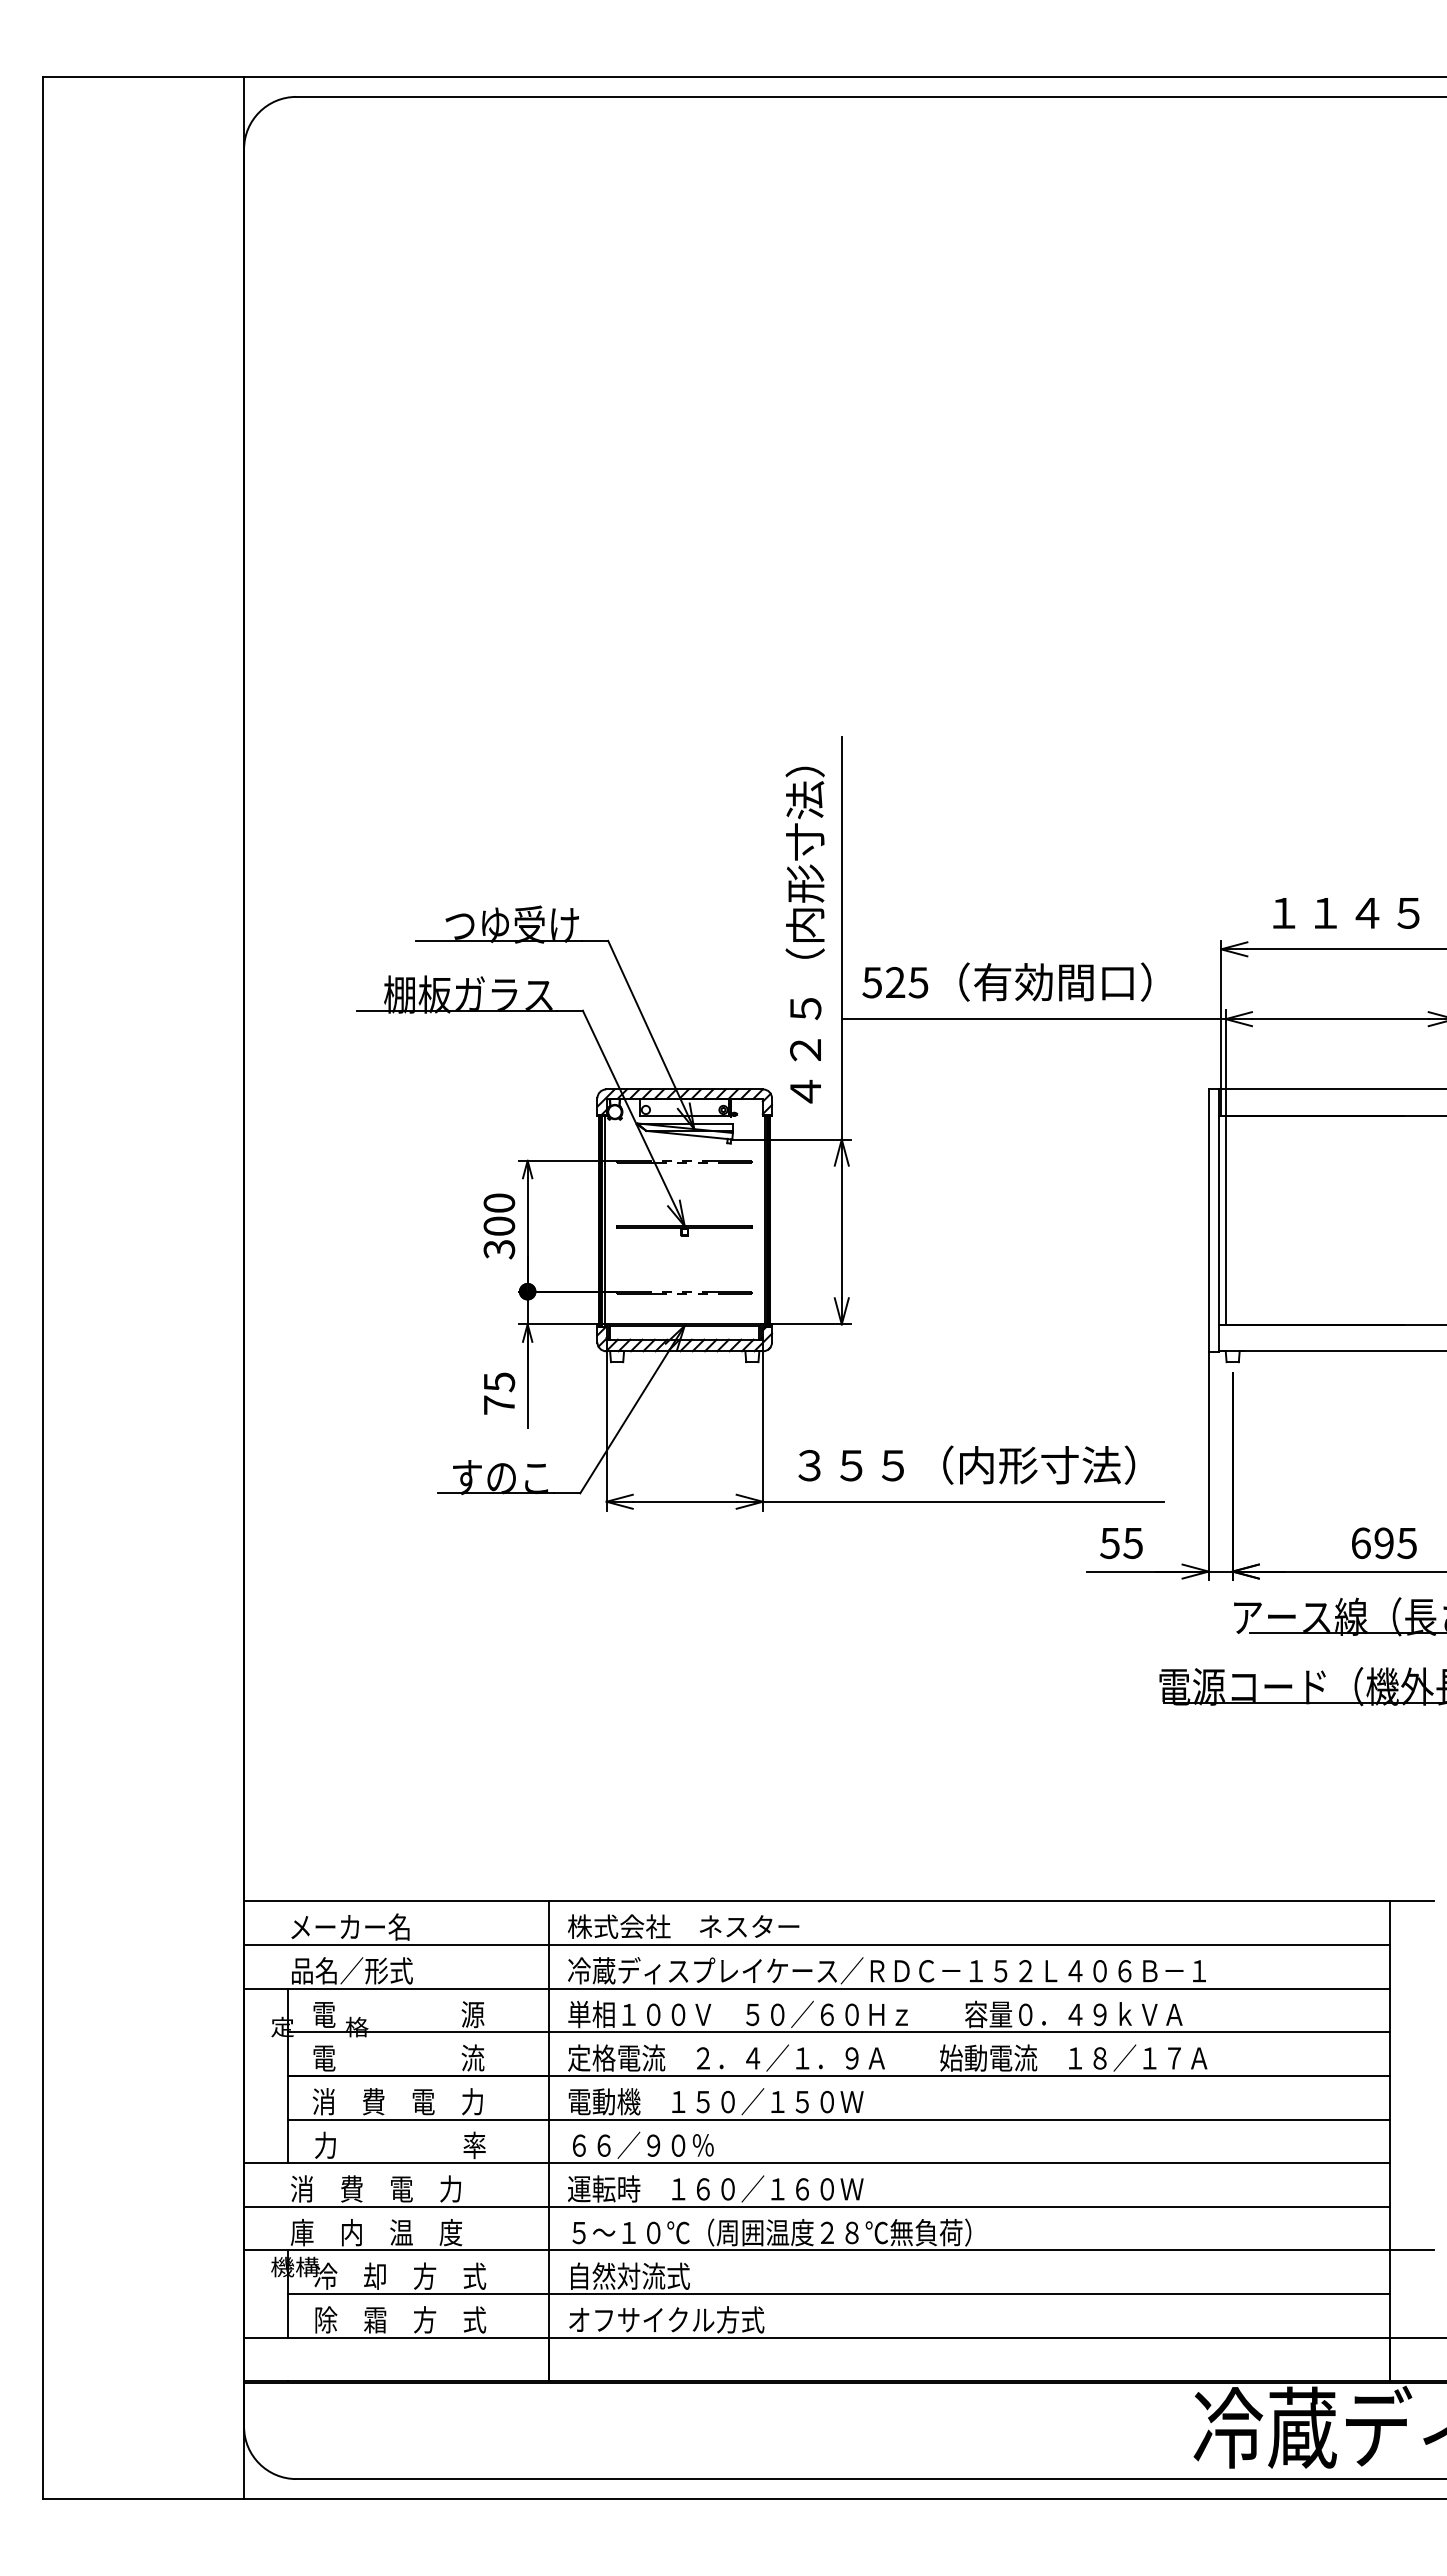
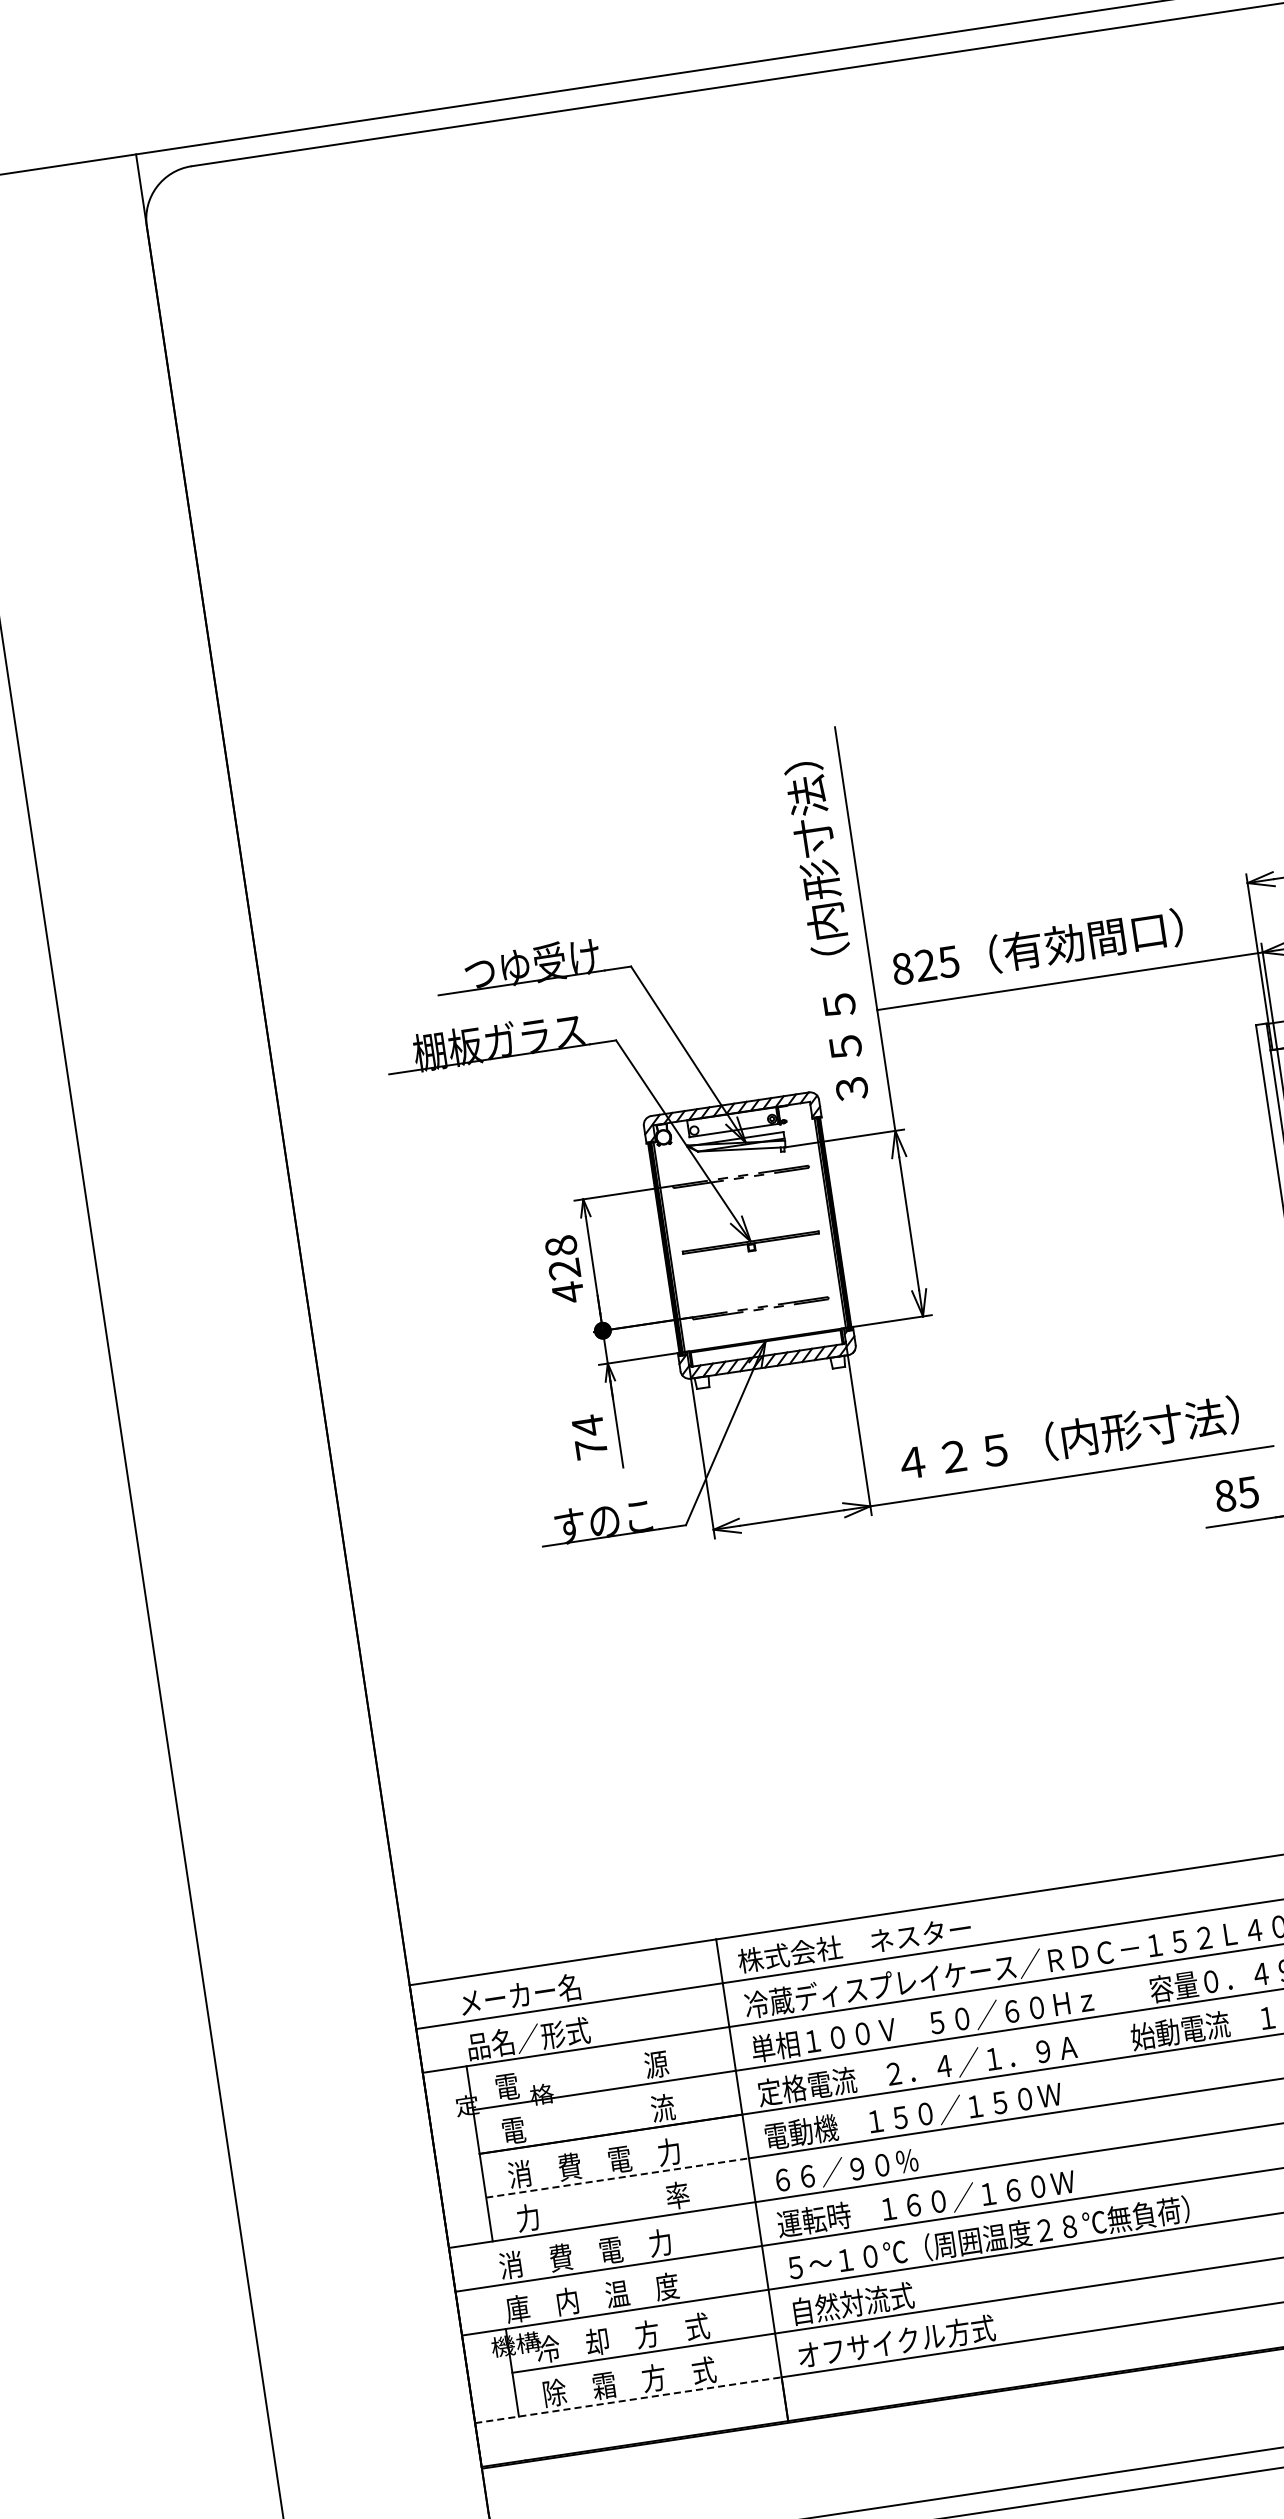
text: (872, 982) -> (902, 968), 525 -> 825
text: (805, 1071) -> (848, 1068), ４２５（内形寸法） -> ３５５（内形寸法）
text: (499, 1226) -> (564, 1269), 300 -> 428
text: (499, 1381) -> (588, 1425), 75 -> 74
text: (830, 1465) -> (932, 1459), ３５５（内形寸法） -> ４２５（内形寸法）
text: (1109, 1542) -> (1224, 1495), 55 -> 85
line: (418, 2119) -> (617, 2177), solid -> dashed
line: (396, 2337) -> (628, 2400), solid -> dashed

